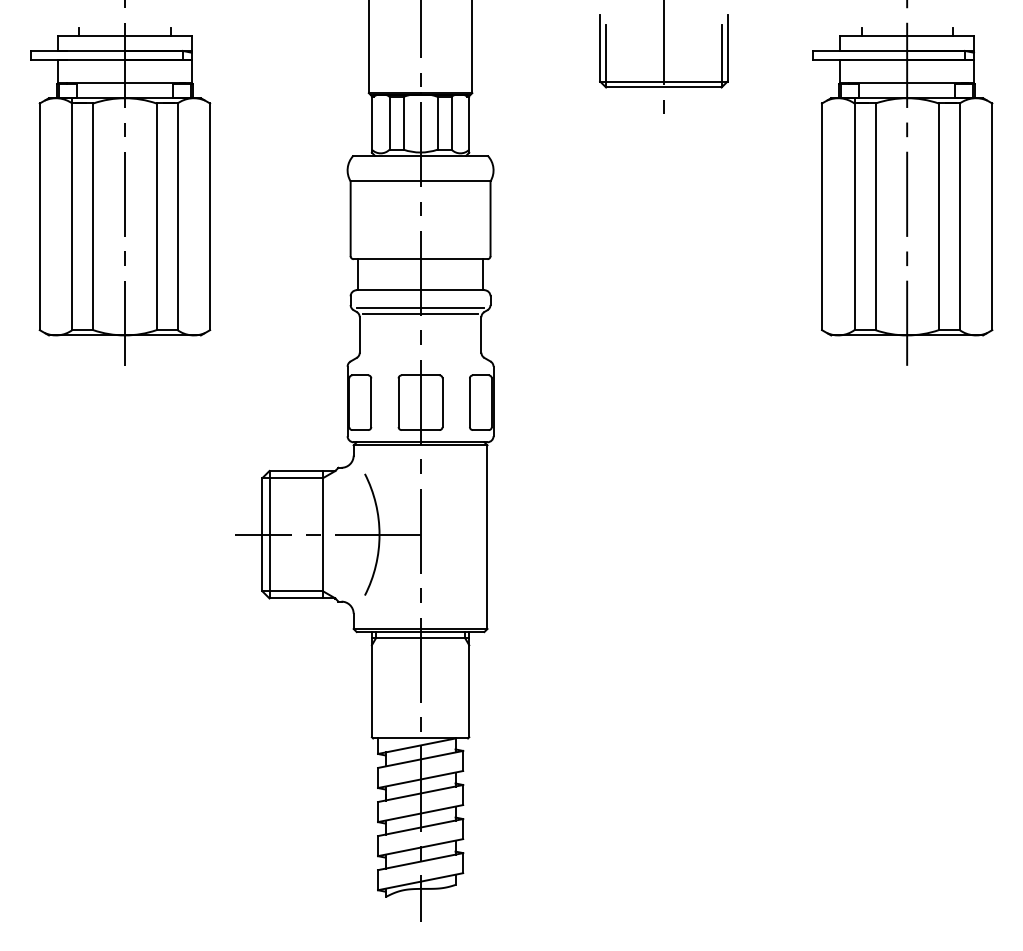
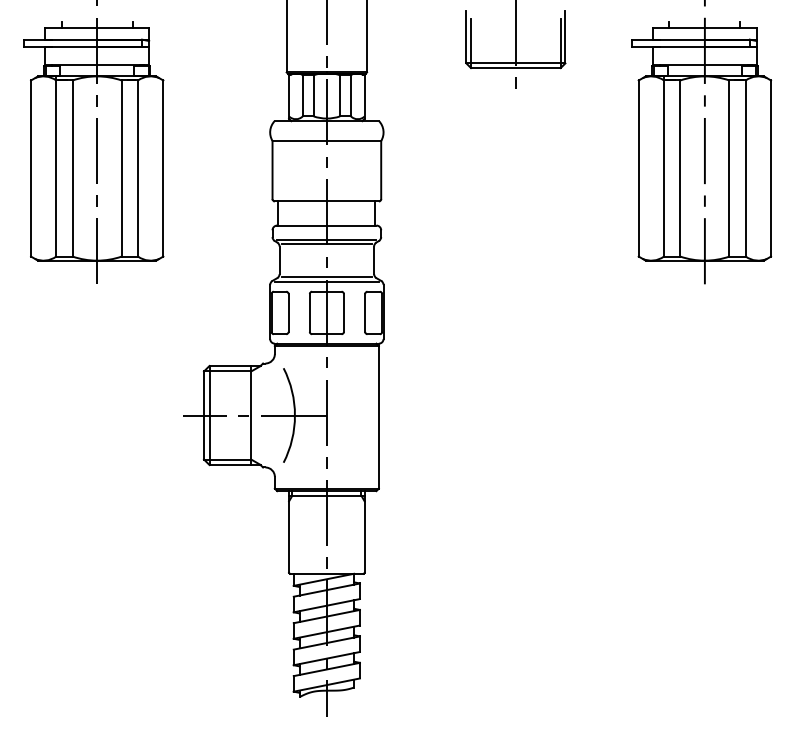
line: (420, 356) -> (326, 277), added
line: (420, 363) -> (326, 282), added

